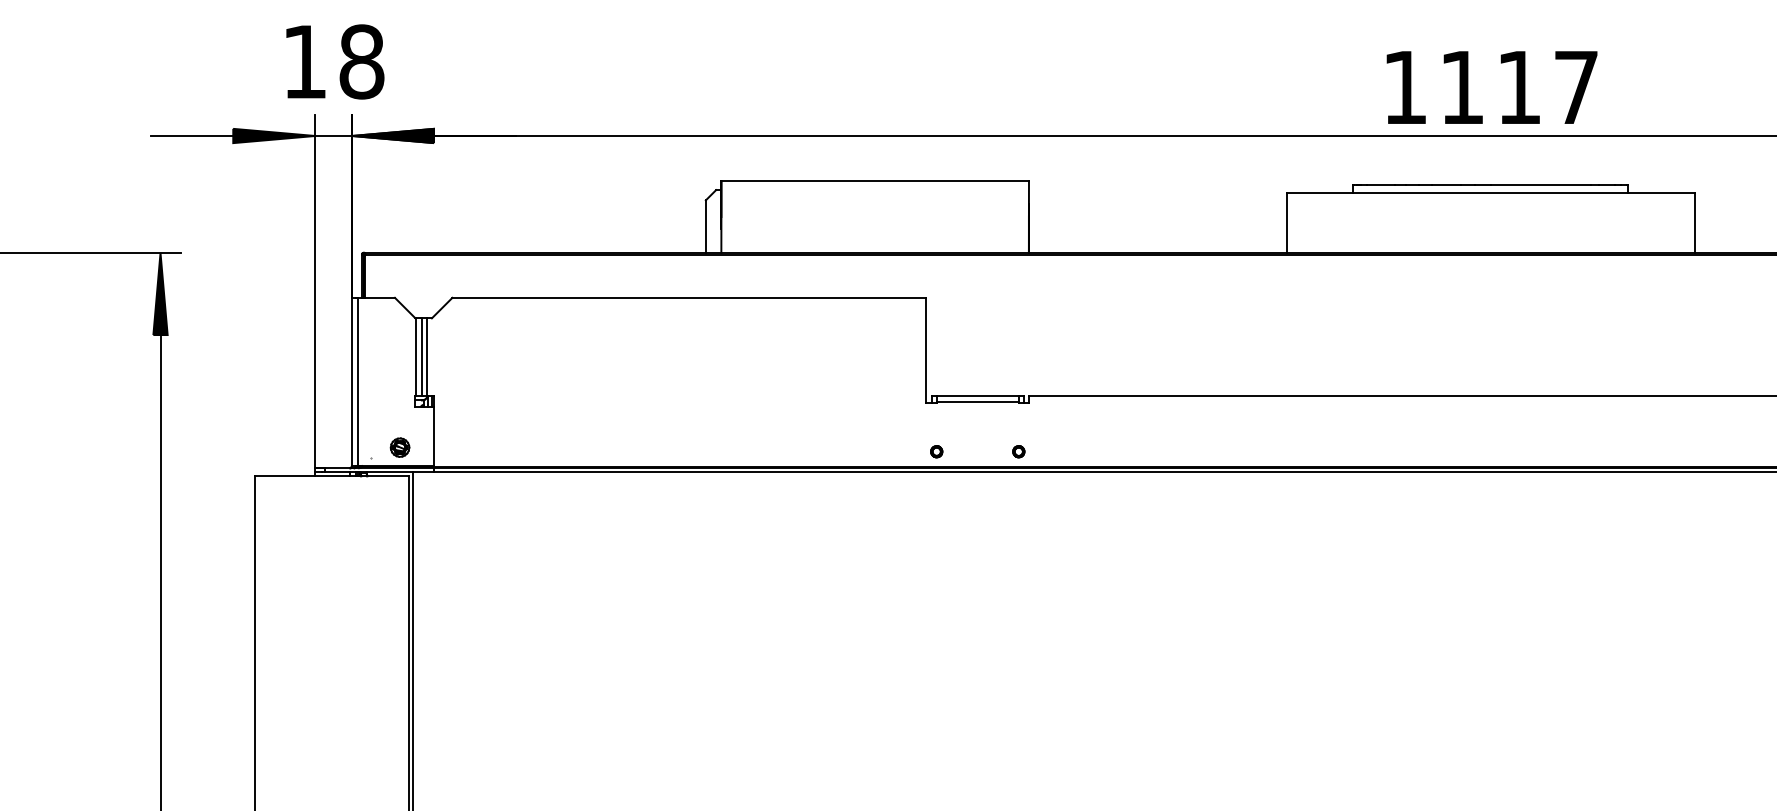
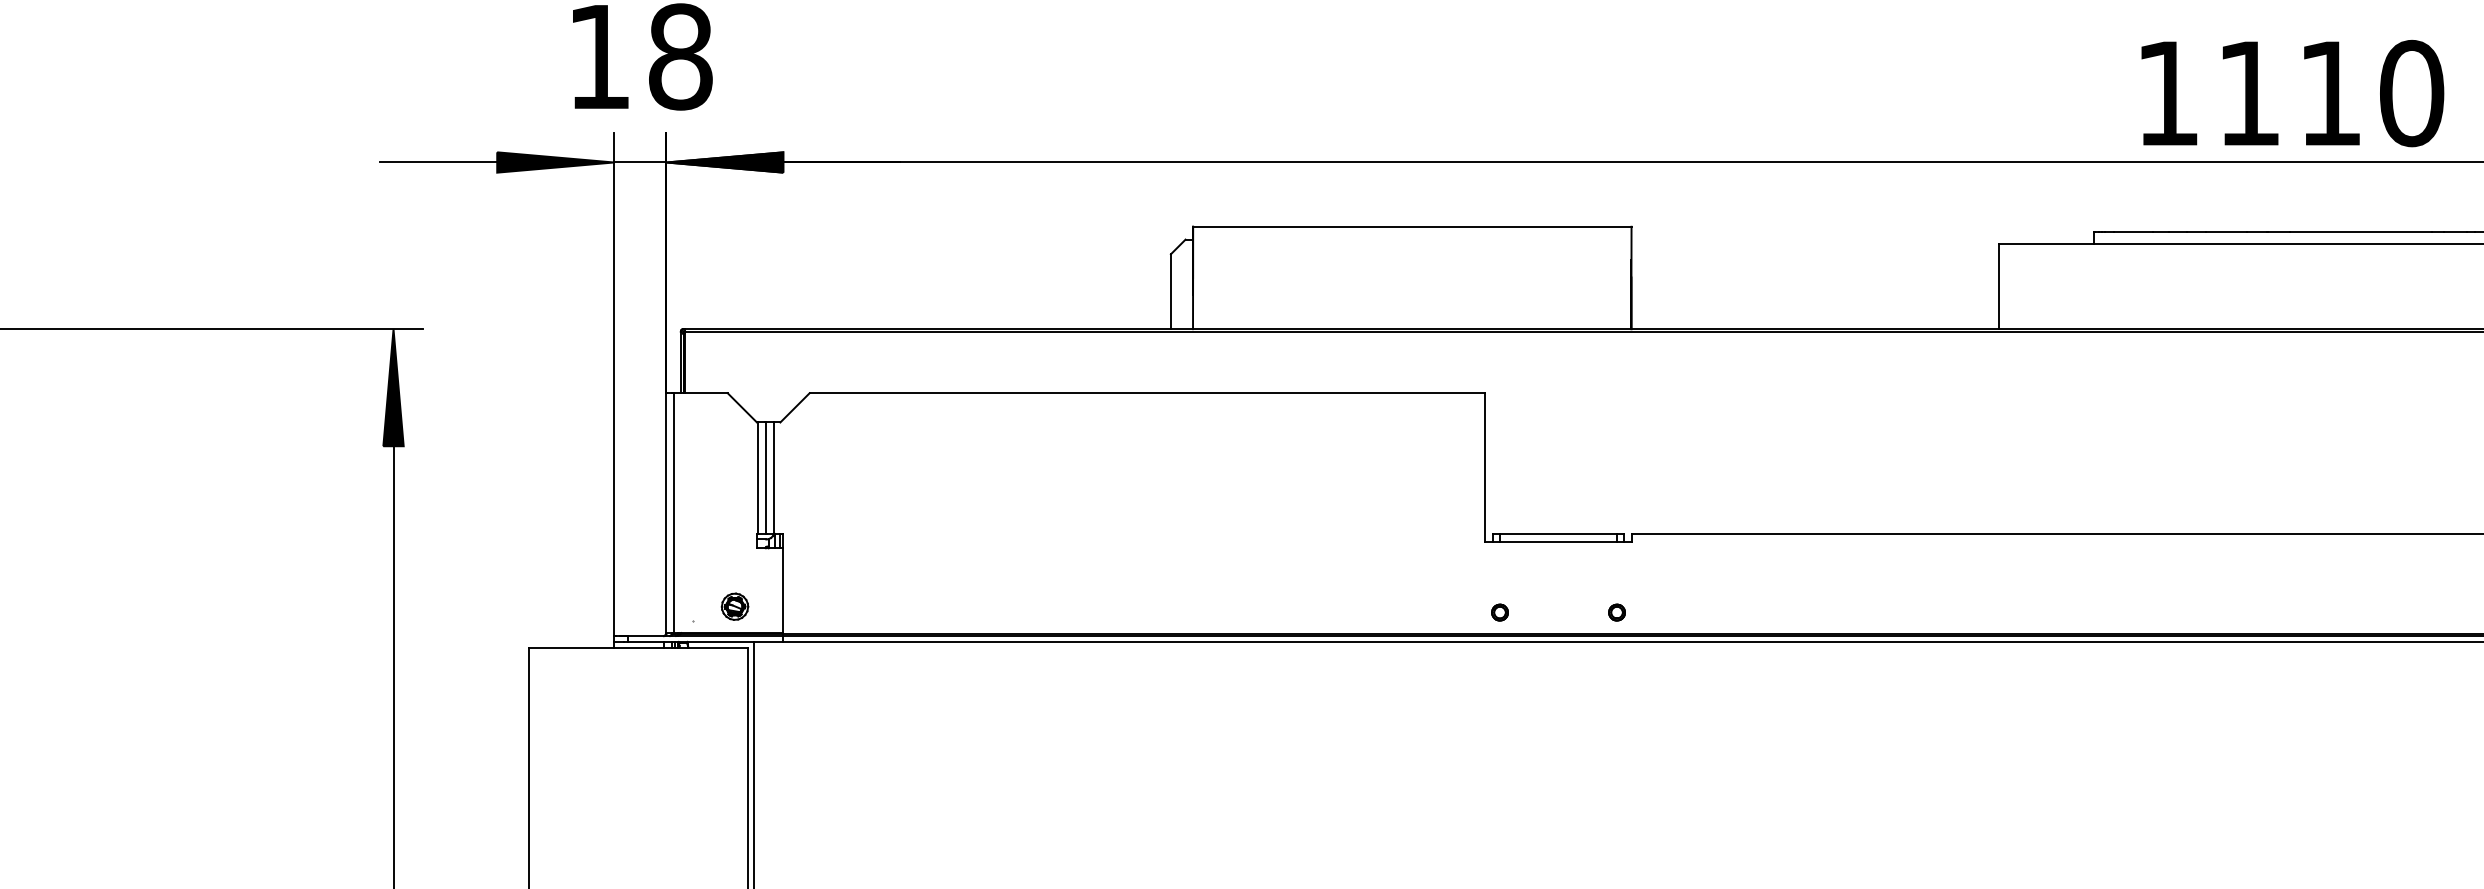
text: (1576, 87) -> (2412, 93), 1117 -> 1110

